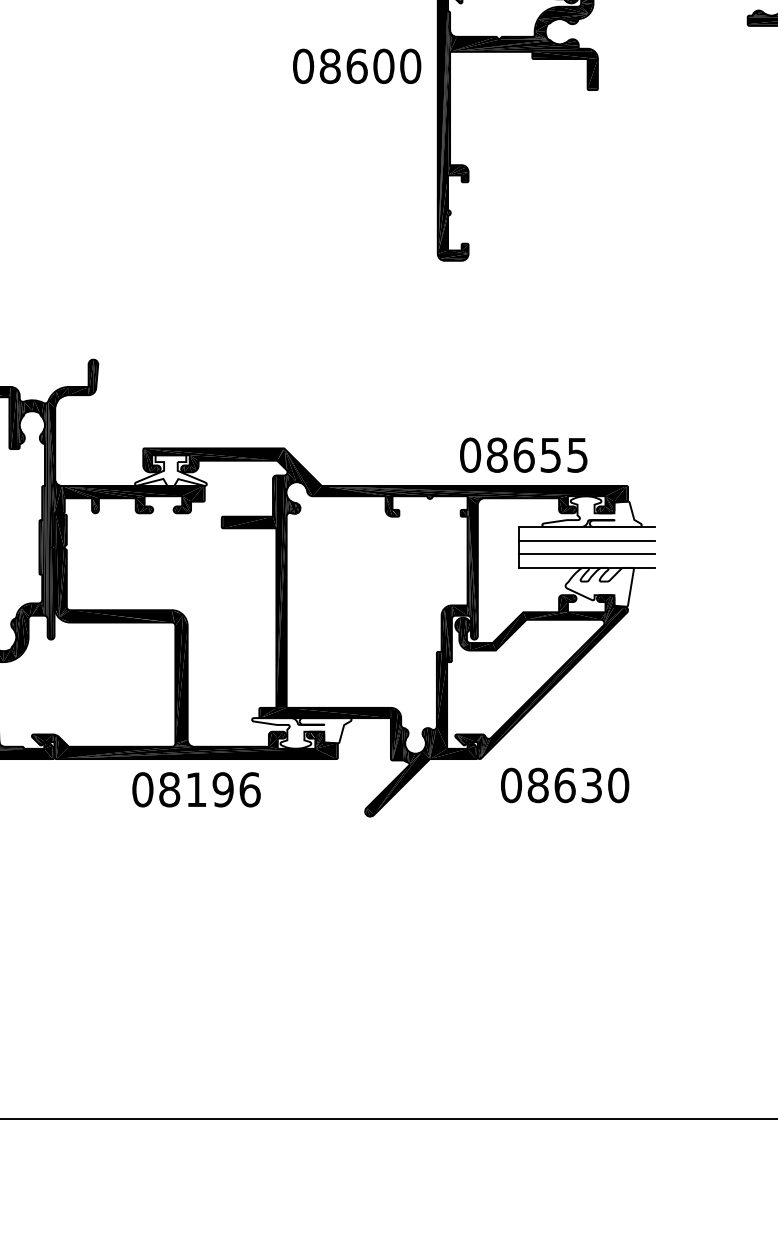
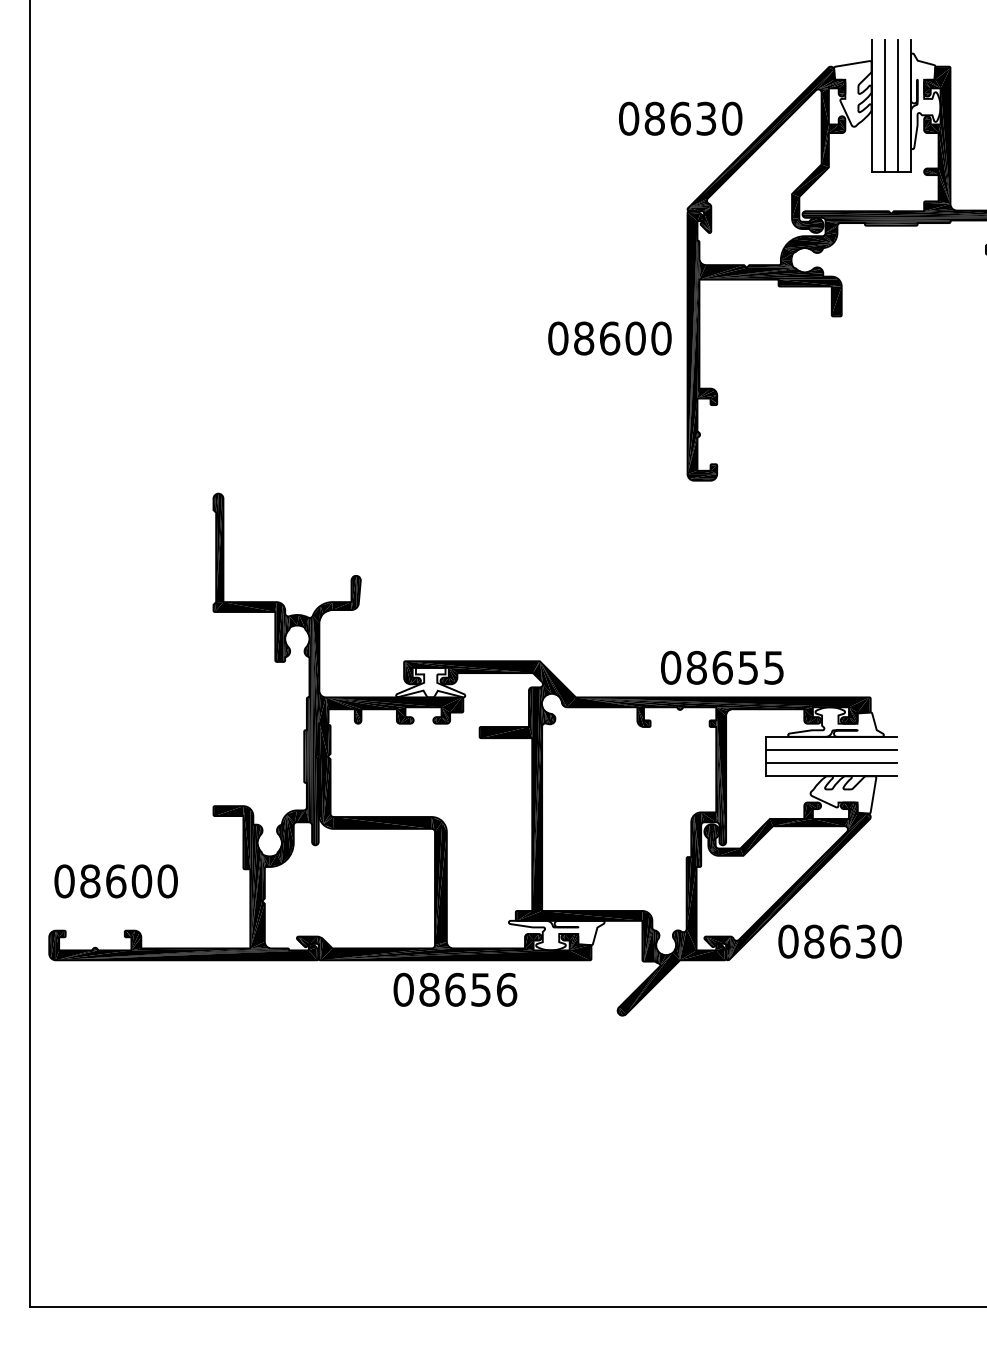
text: (356, 66) -> (609, 338), moved
text: (523, 454) -> (722, 667), moved
text: (564, 785) -> (839, 941), moved
text: (210, 789) -> (468, 989), 08196 -> 08656

